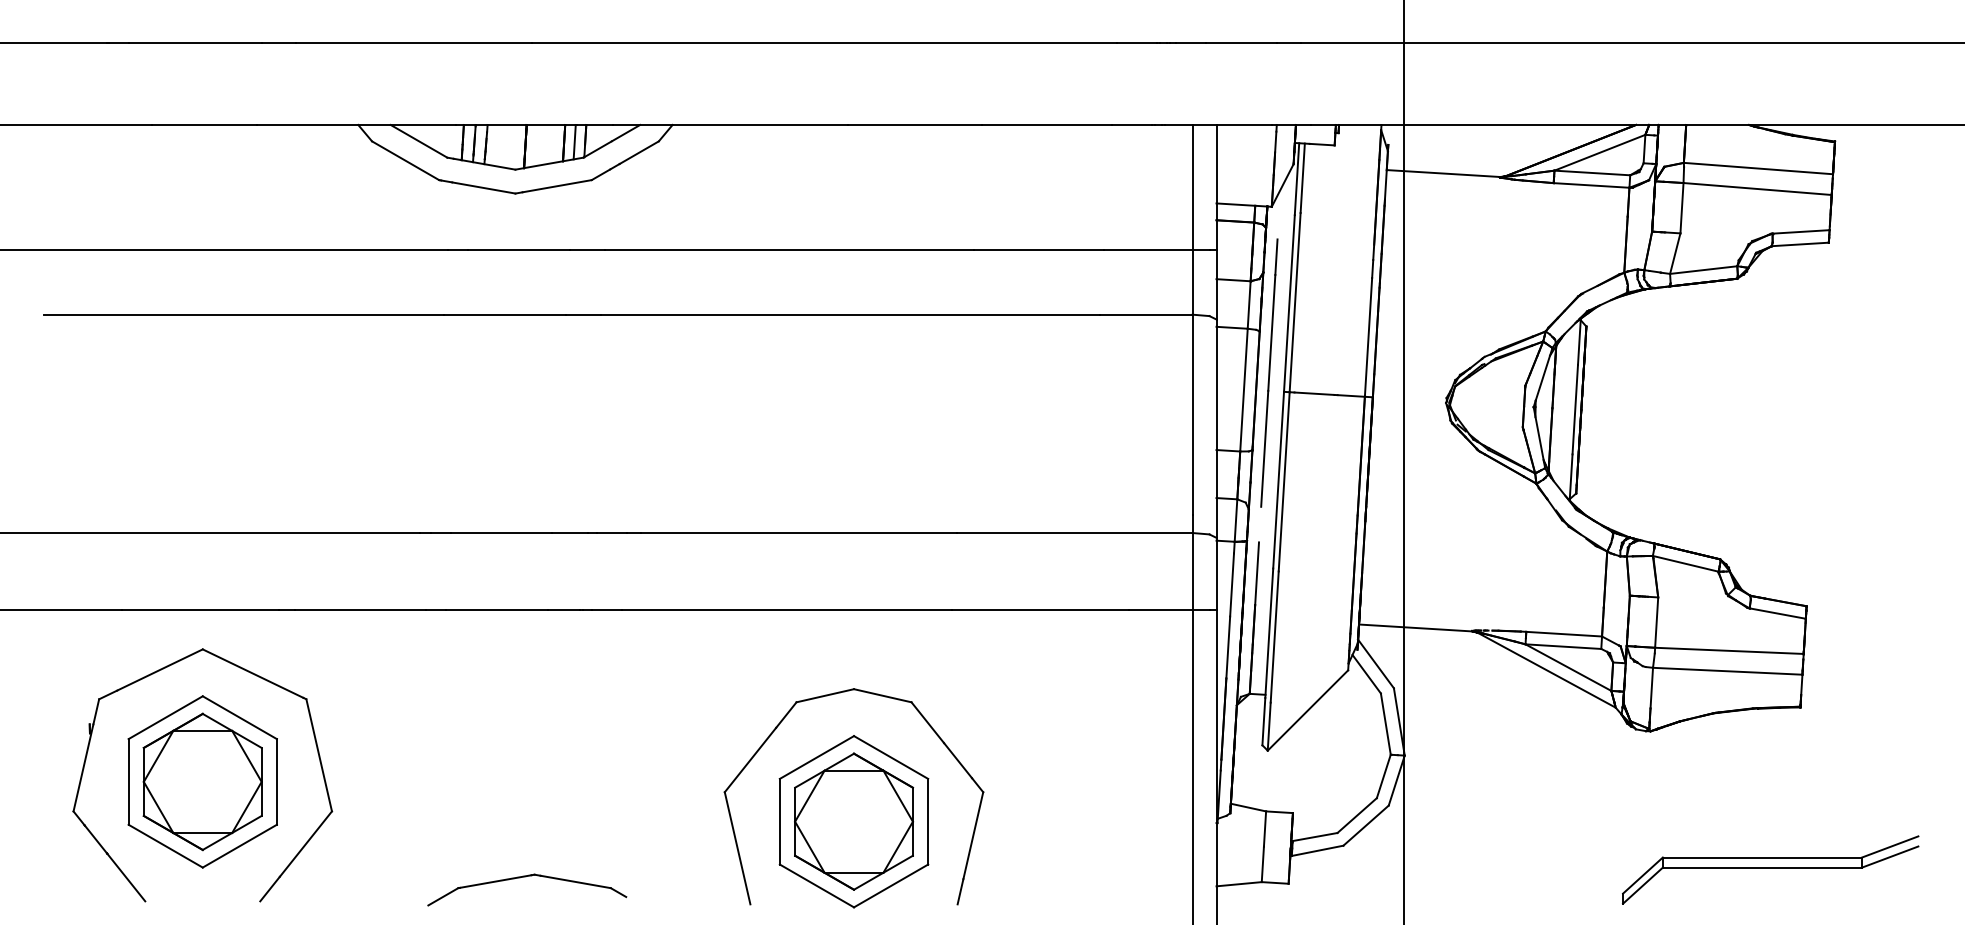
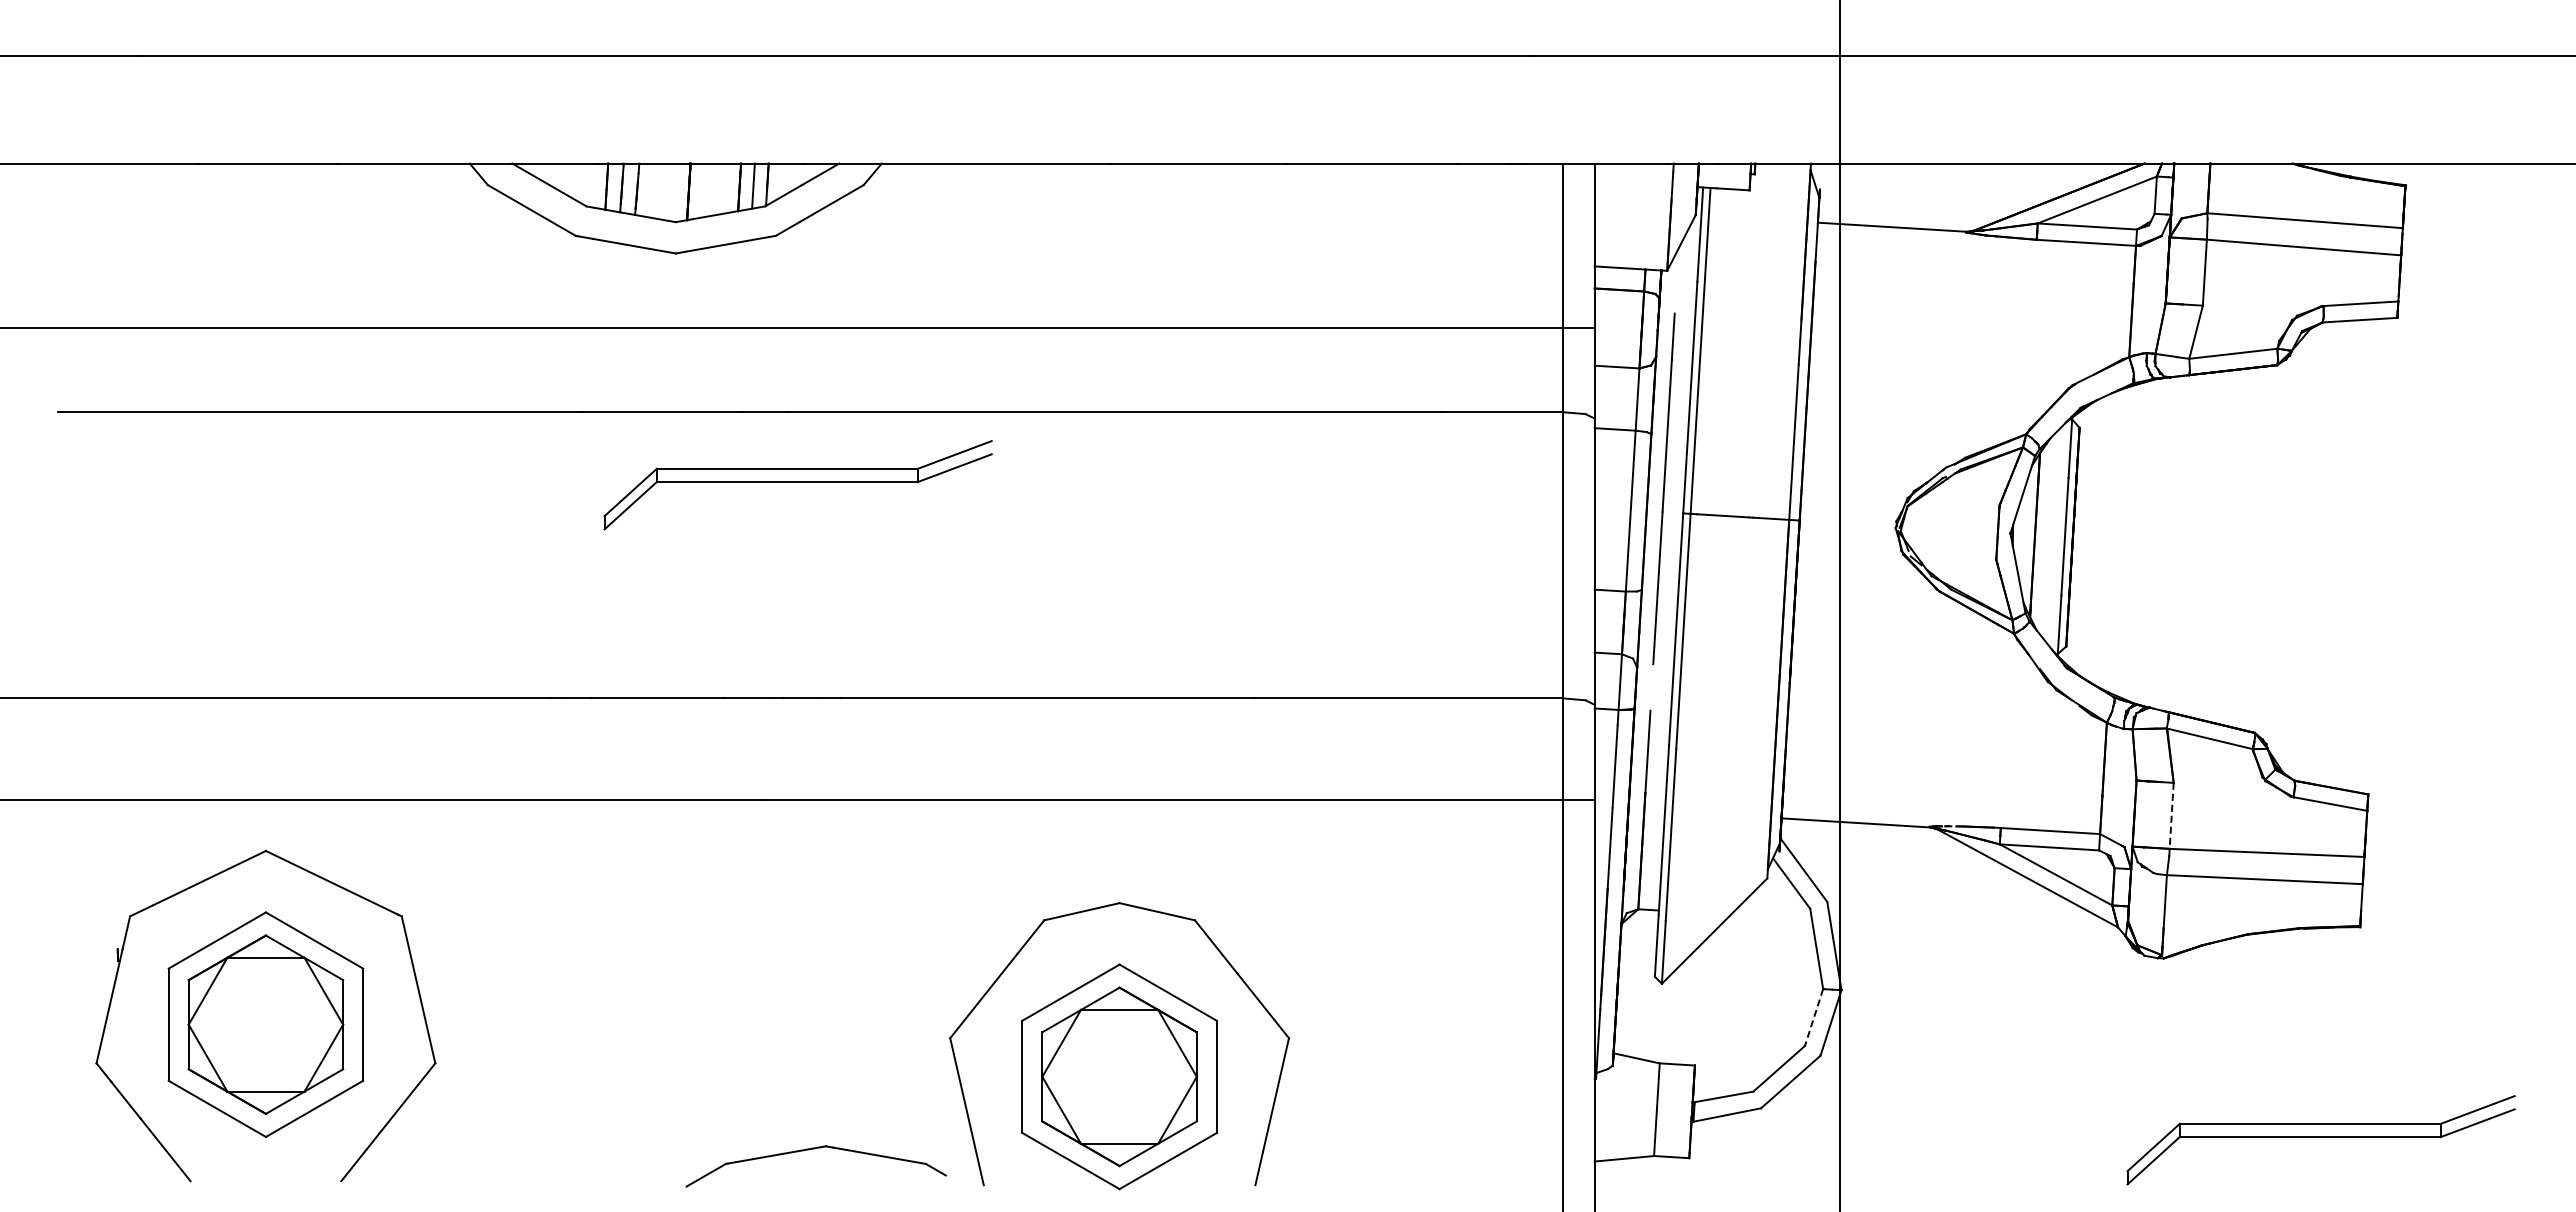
part: (608, 370) -> (797, 485), added
line: (1656, 623) -> (2171, 816), solid -> dashed
line: (1384, 776) -> (1814, 1017), solid -> dashed
part: (525, 877) -> (814, 1149), moved

